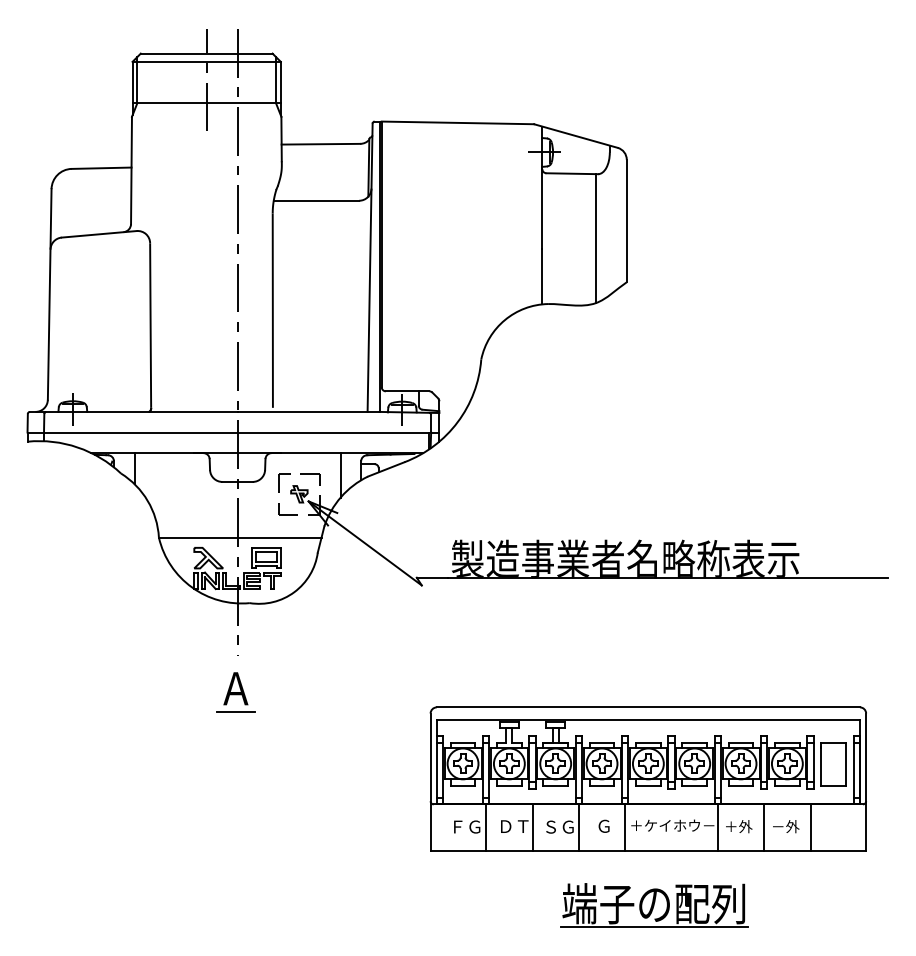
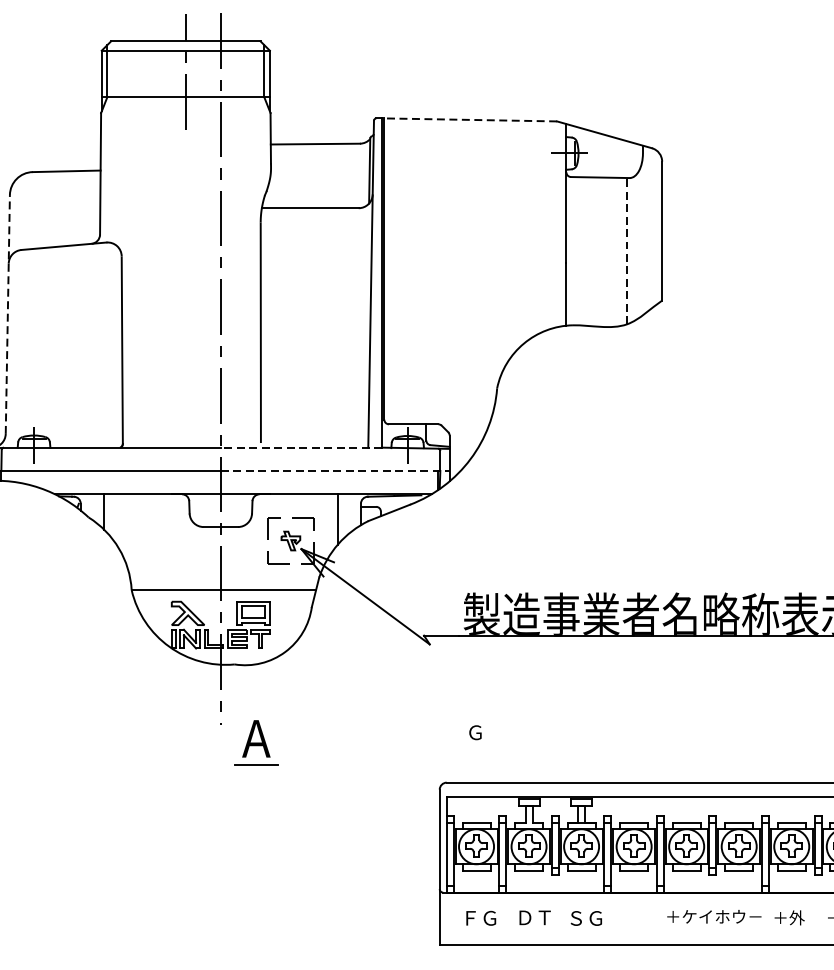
line: (457, 122) -> (470, 119), solid -> dashed
line: (595, 238) -> (626, 250), solid -> dashed
line: (49, 293) -> (7, 313), solid -> dashed
line: (308, 411) -> (301, 447), solid -> dashed
line: (338, 432) -> (335, 470), solid -> dashed
part: (235, 692) -> (255, 743), moved
text: (603, 825) -> (474, 731), moved
line: (486, 827) -> (503, 918), removed
line: (532, 827) -> (555, 918), removed
line: (578, 827) -> (607, 918), removed
line: (625, 827) -> (660, 918), removed
line: (717, 827) -> (765, 918), removed
line: (764, 827) -> (818, 918), removed

